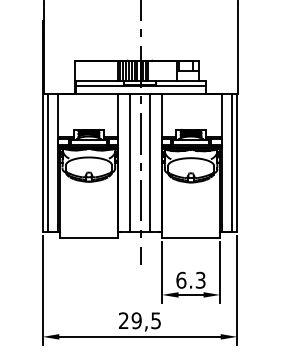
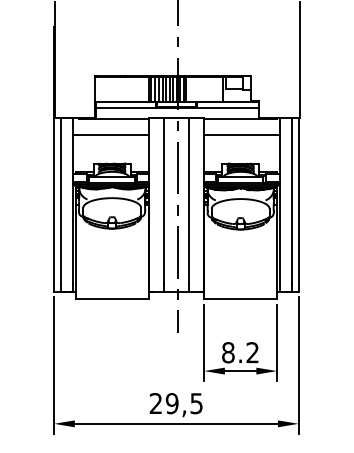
line: (87, 106) -> (110, 134), added
line: (191, 106) -> (241, 134), added
text: (190, 280) -> (240, 352), 6.3 -> 8.2

